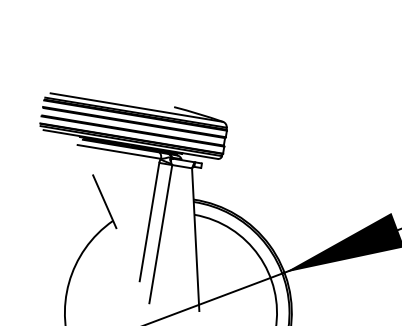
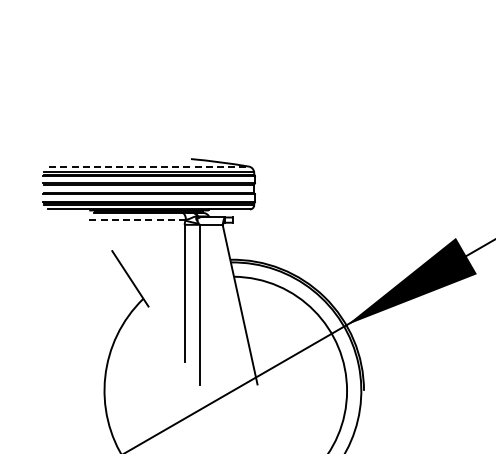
line: (137, 107) -> (149, 166), solid -> dashed
line: (119, 151) -> (137, 219), solid -> dashed

